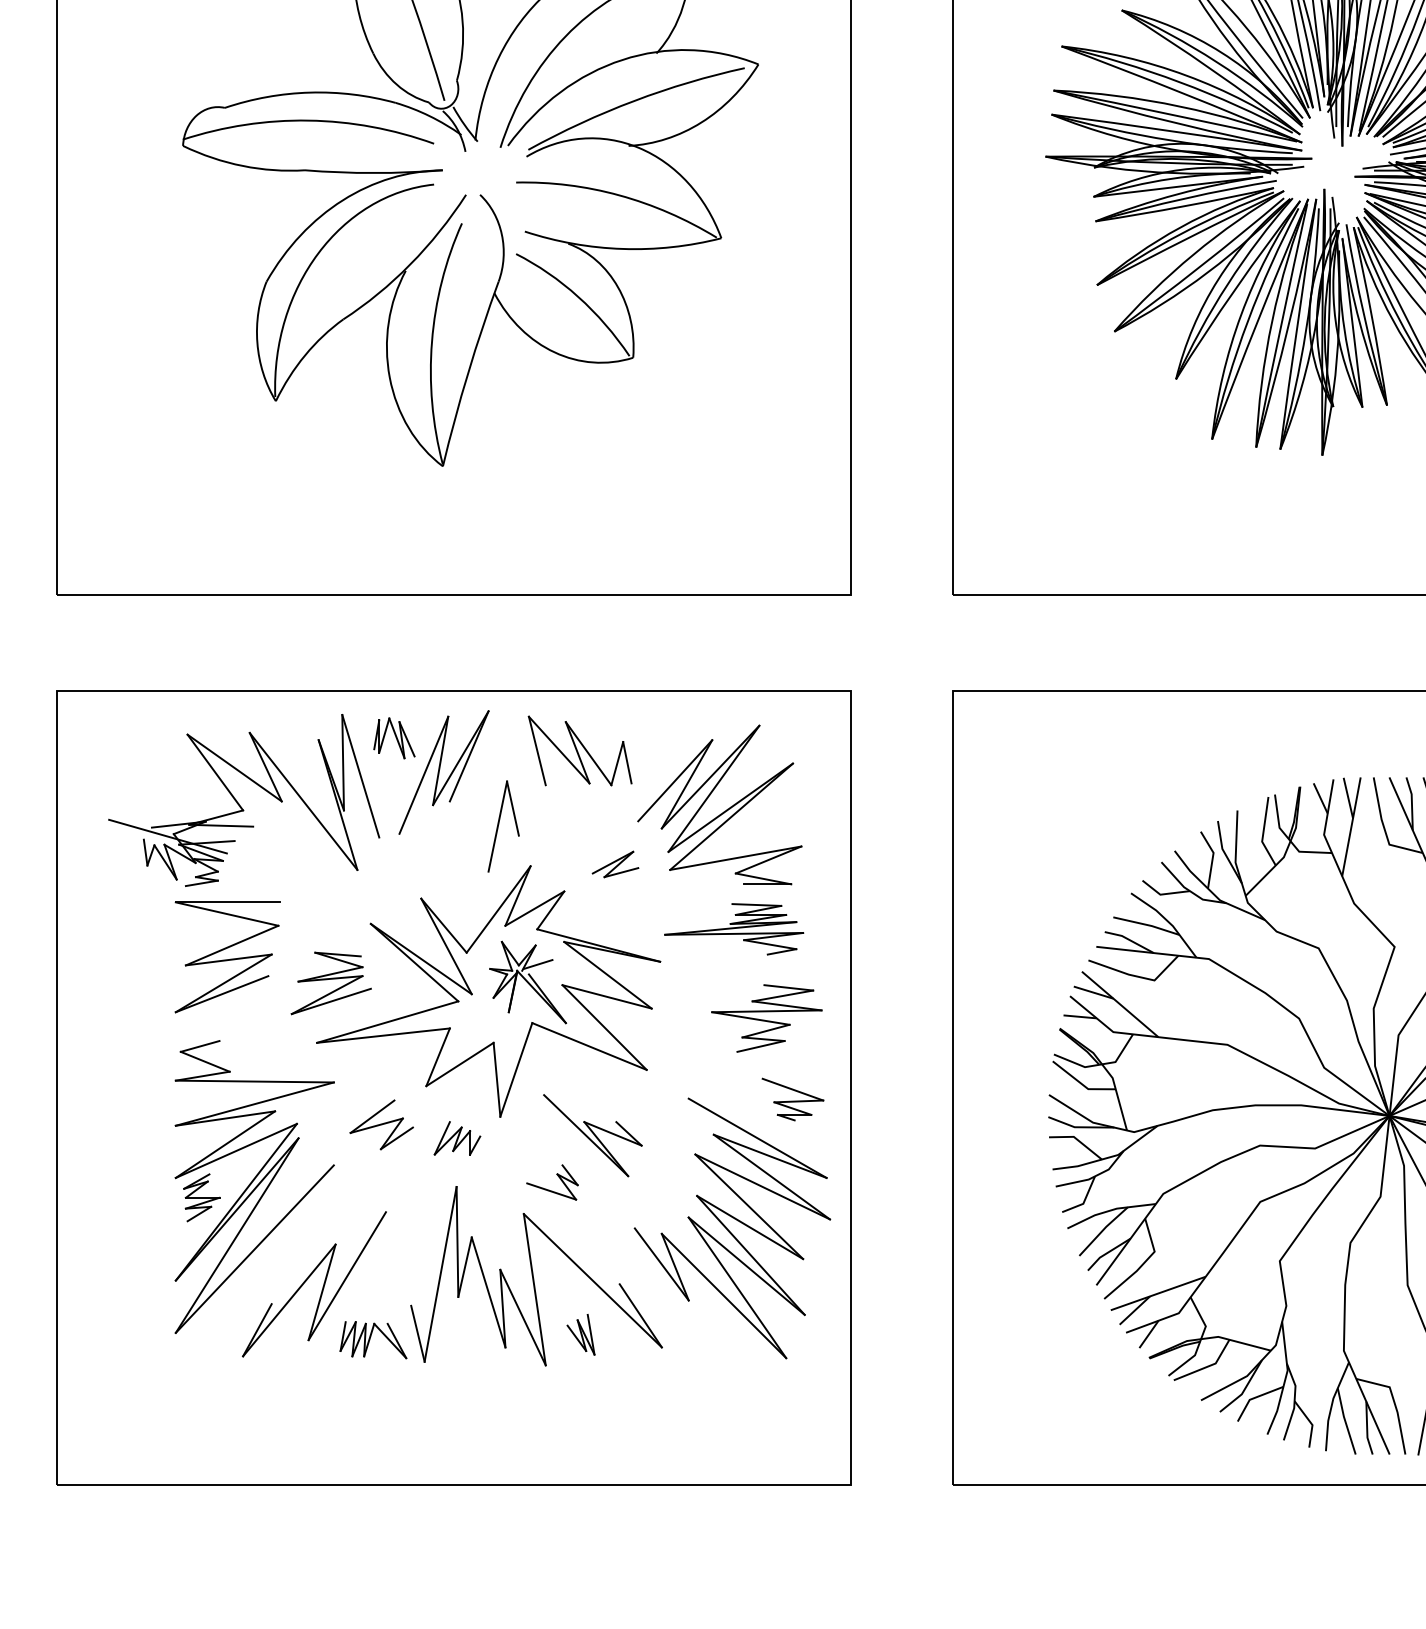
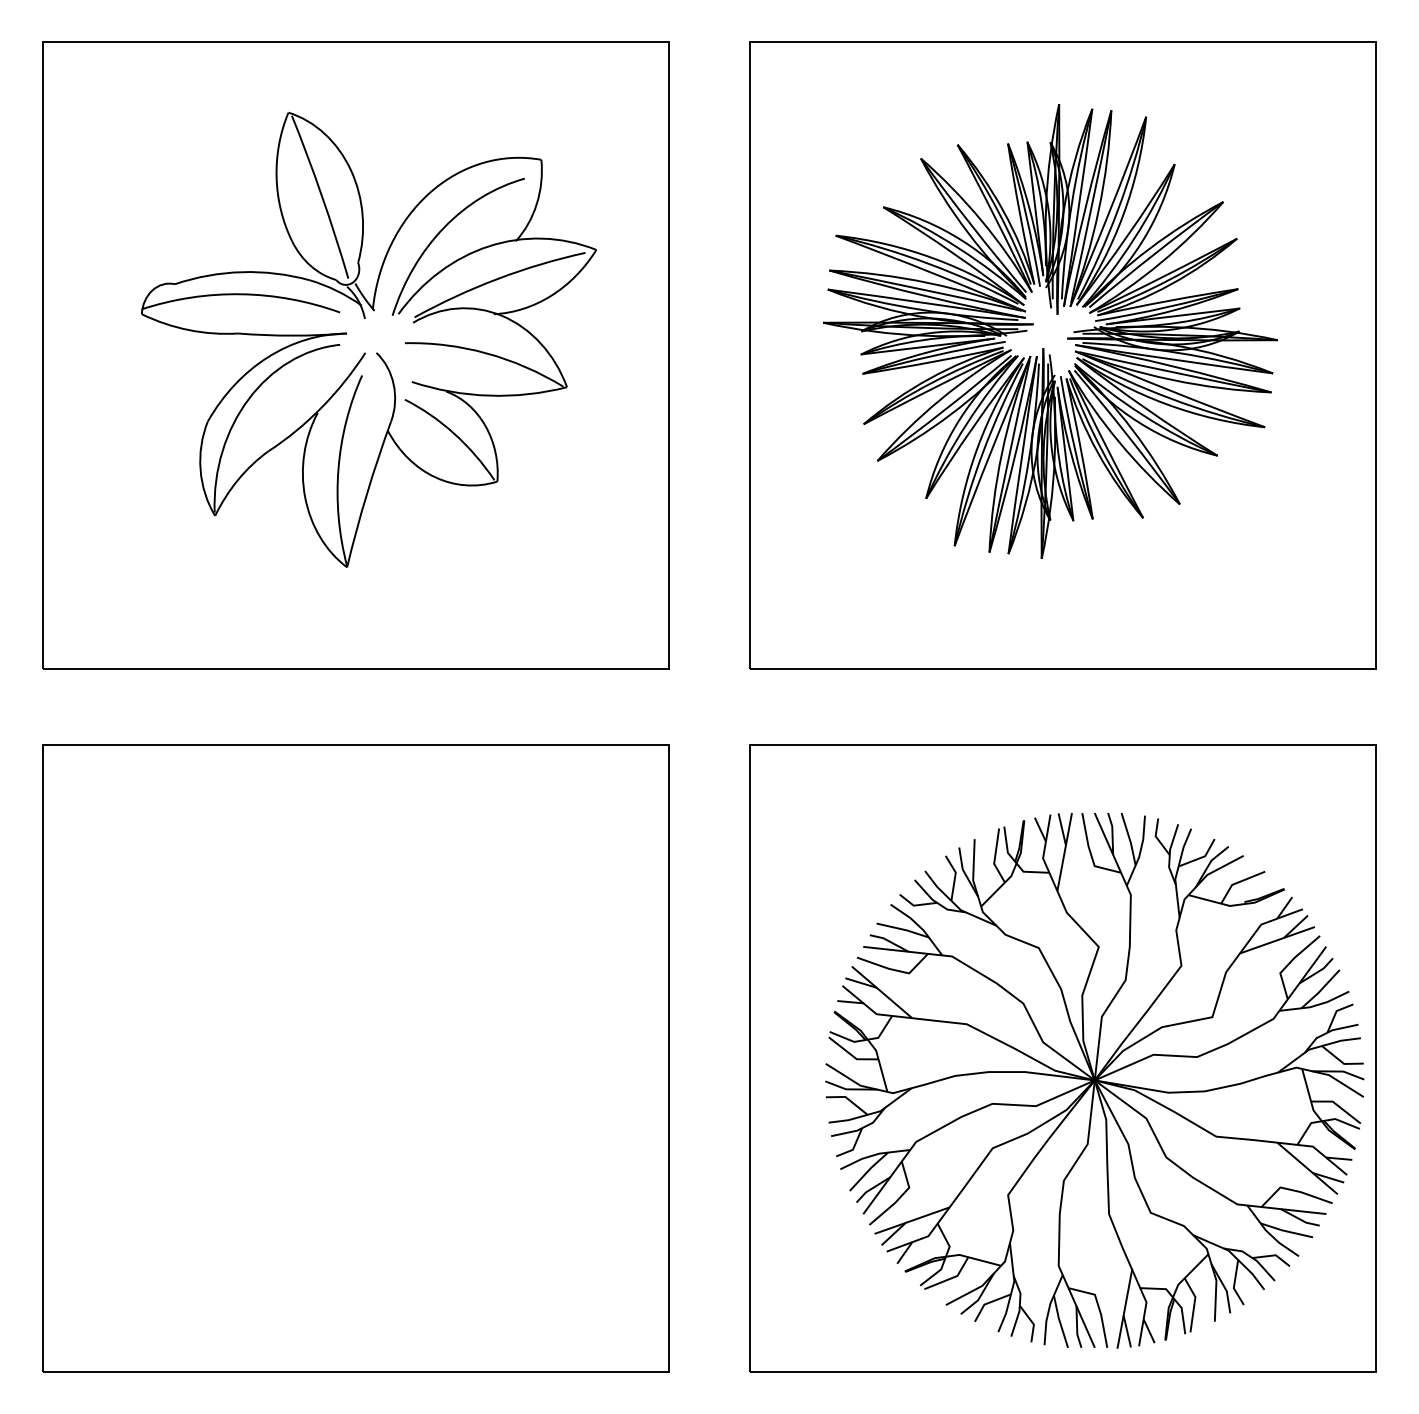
part: (468, 1037) -> (367, 1018), removed

